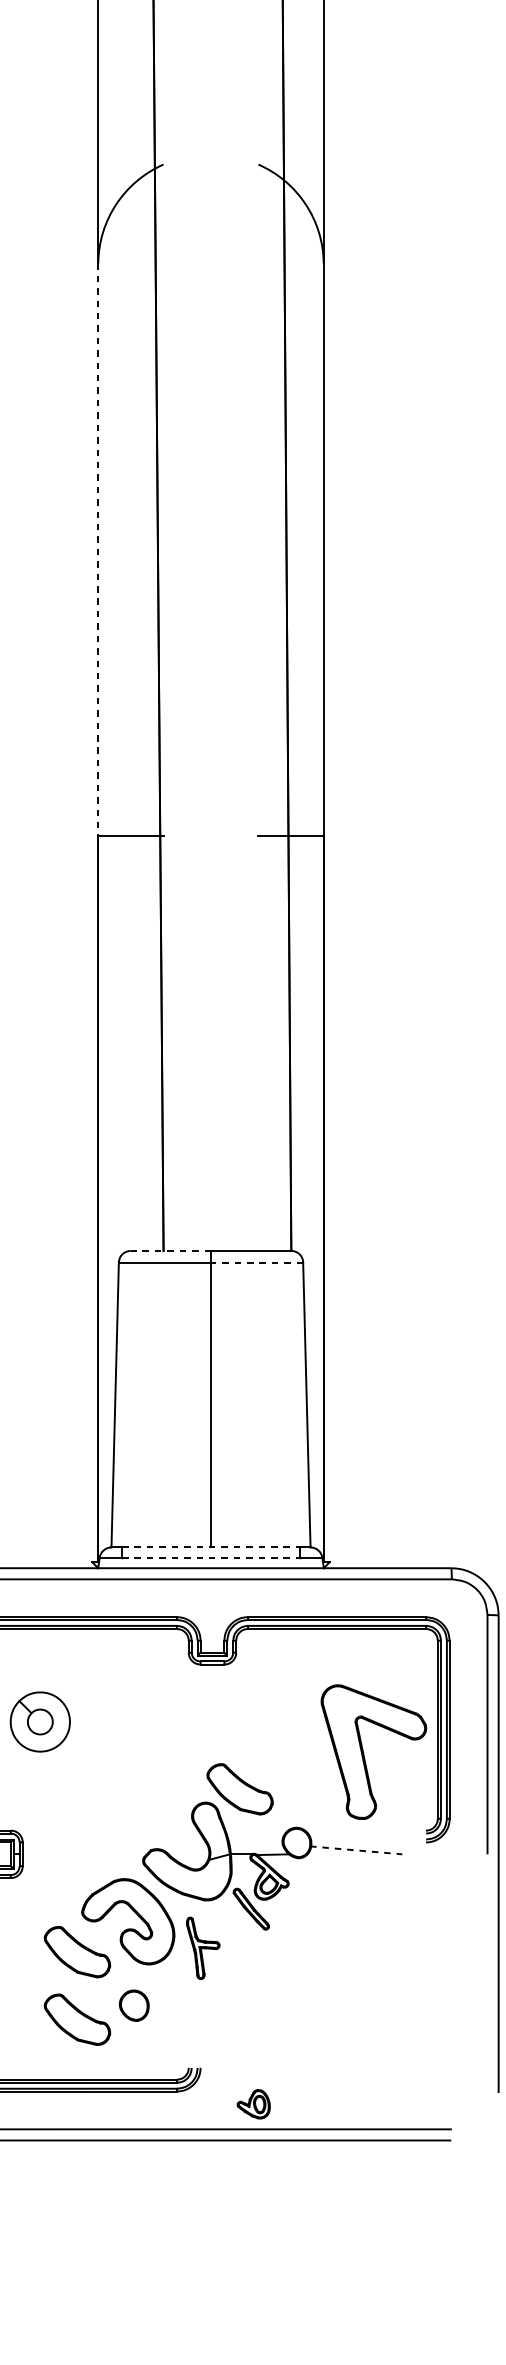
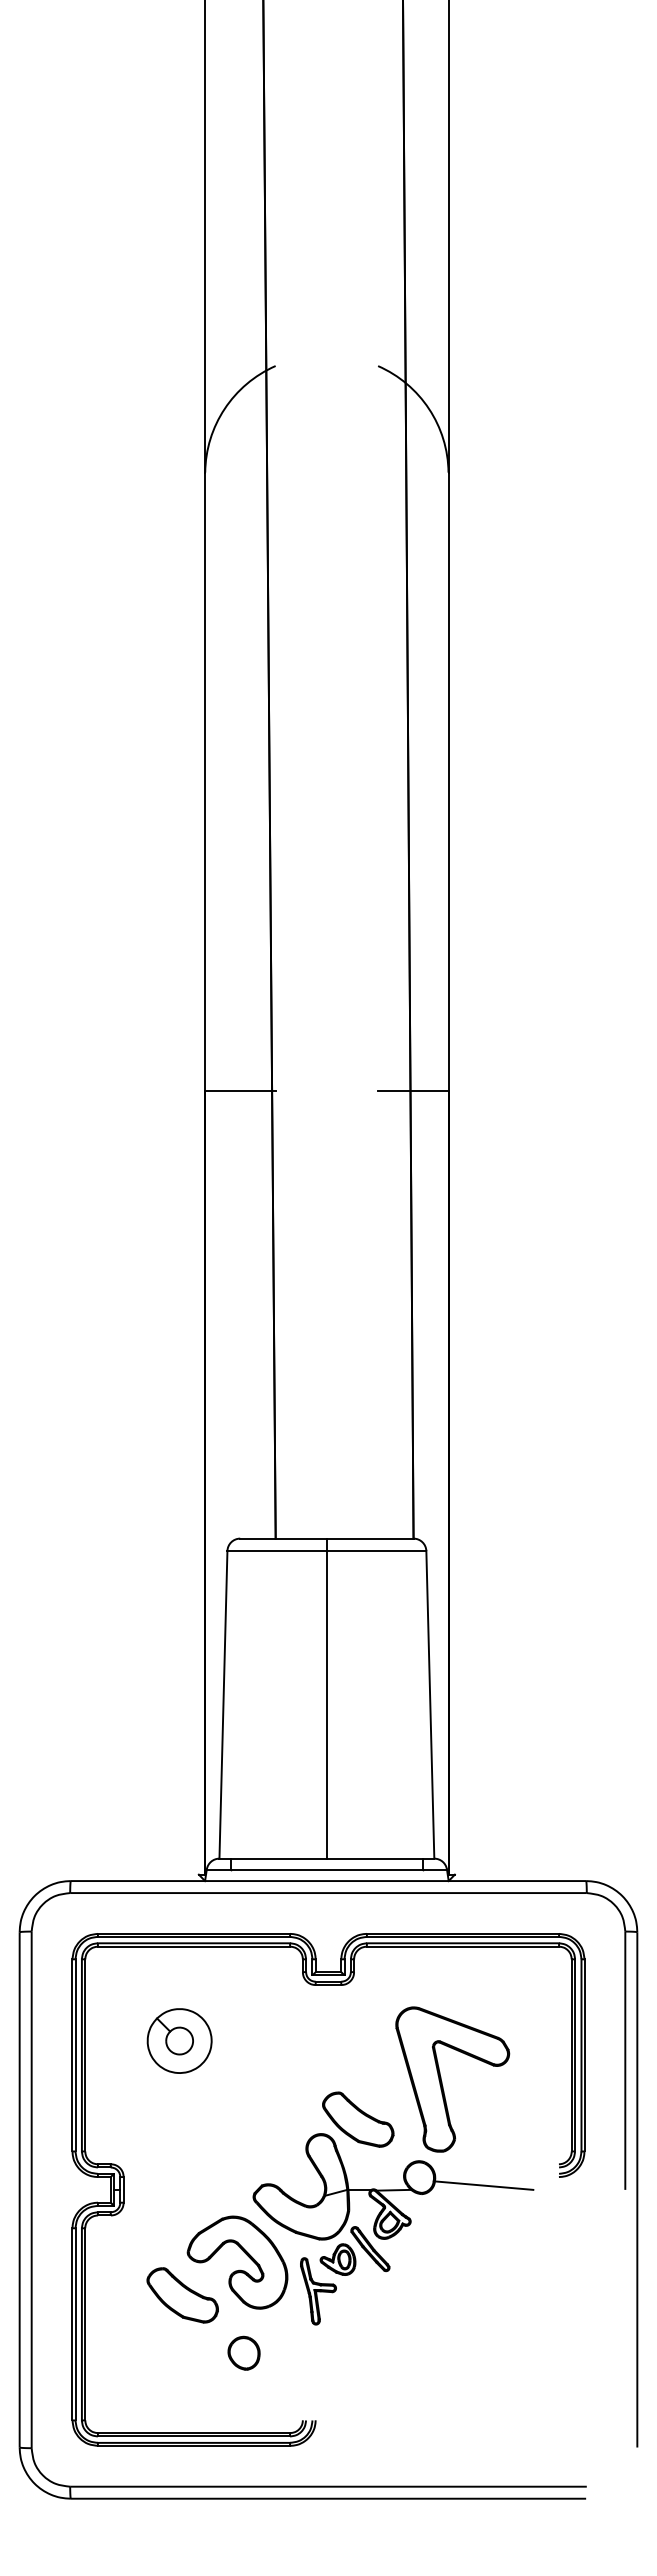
line: (98, 550) -> (205, 782), dashed -> solid
line: (170, 1250) -> (283, 1538), dashed -> solid
line: (256, 1262) -> (376, 1551), dashed -> solid
line: (211, 1547) -> (327, 1858), dashed -> solid
line: (211, 1557) -> (327, 1869), dashed -> solid
part: (40, 1721) -> (179, 2040), moved
part: (364, 1753) -> (442, 2081), moved
line: (356, 1850) -> (483, 2185), dashed -> solid
part: (77, 2019) -> (182, 2368), removed
part: (253, 2104) -> (337, 2259), moved

